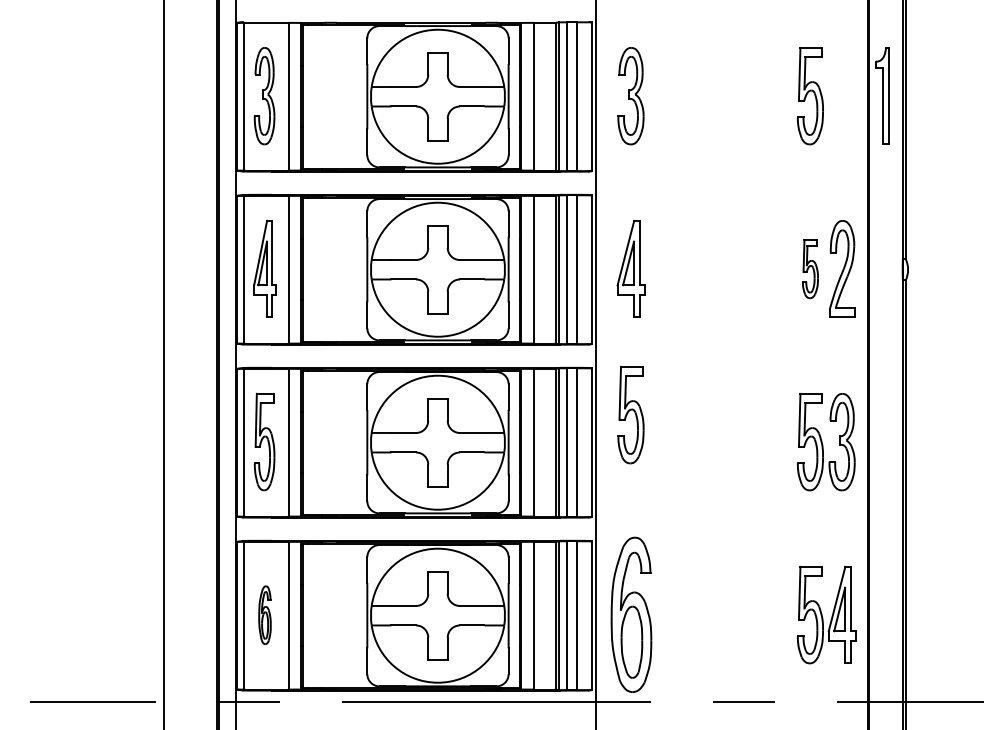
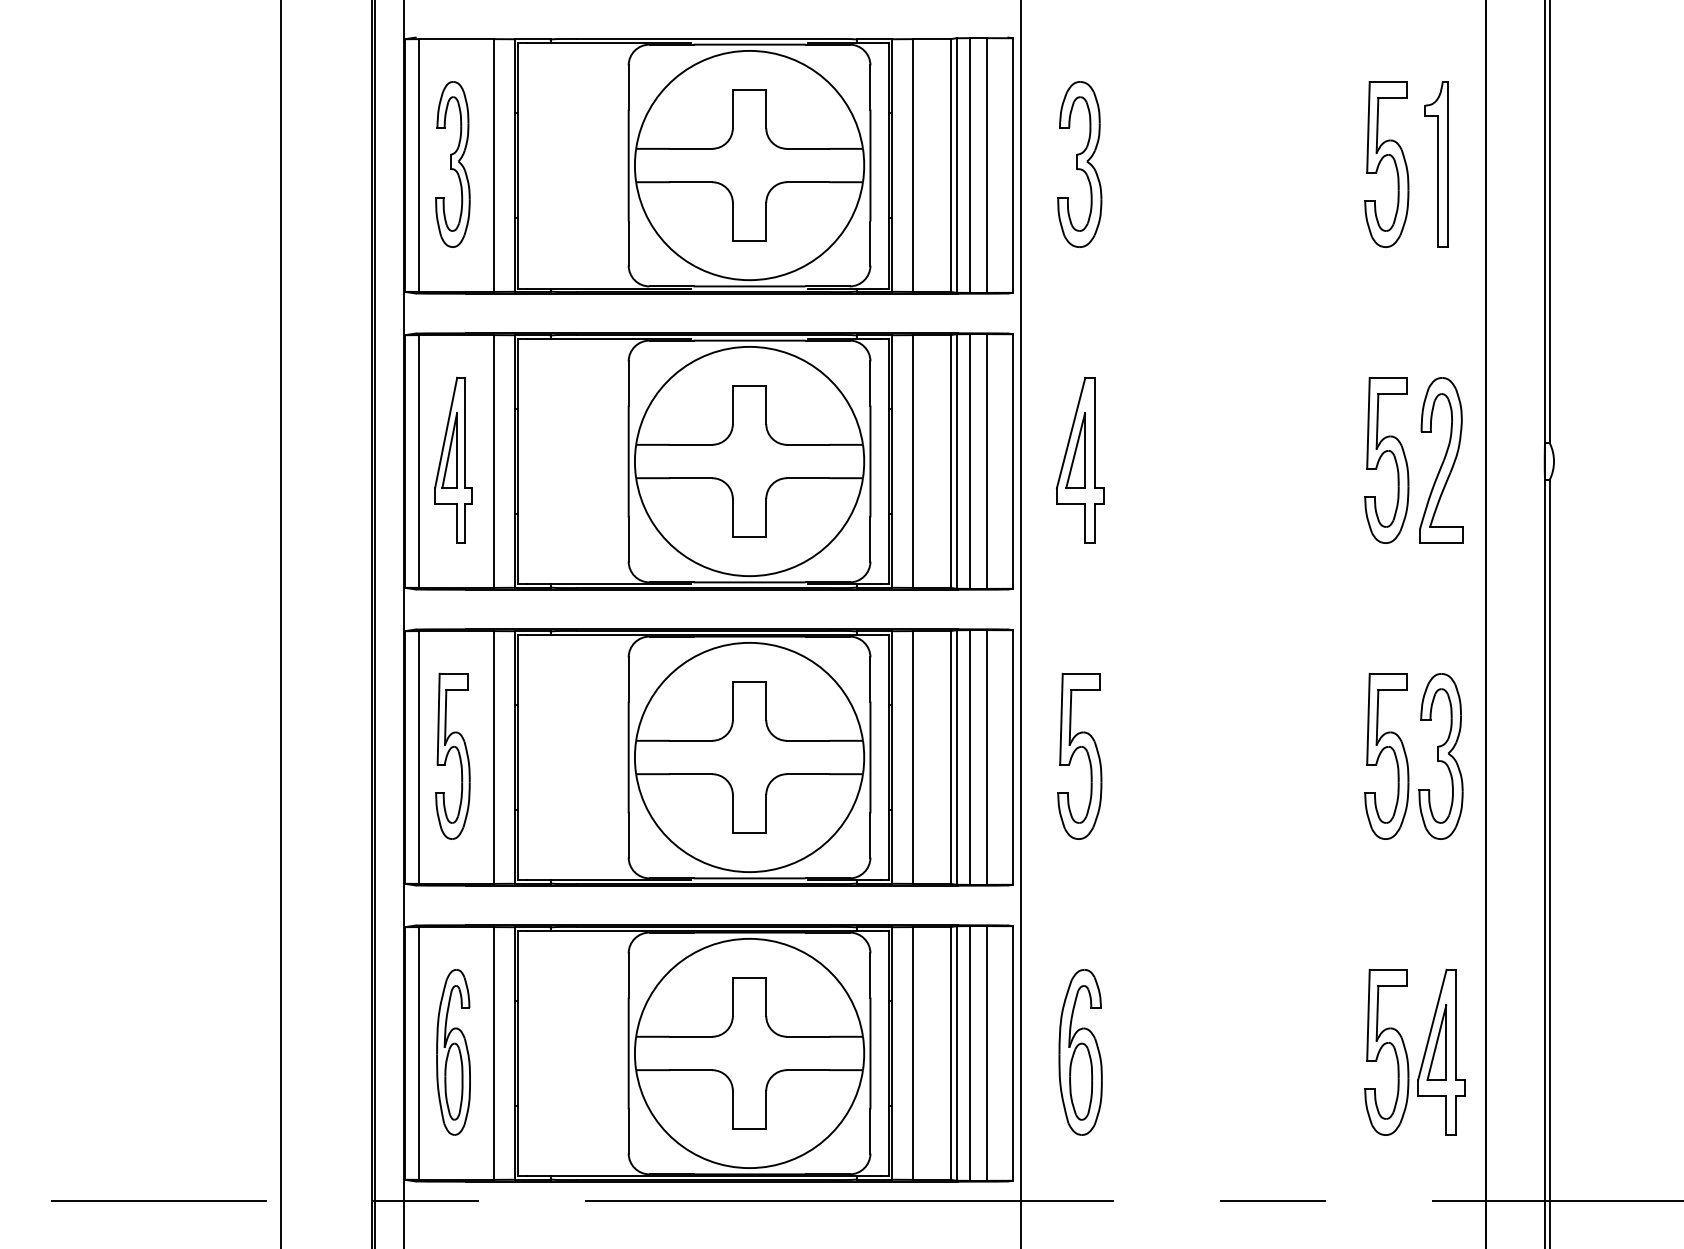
part: (882, 95) -> (1436, 163), moved
part: (810, 269) -> (1386, 461), size x1.67
part: (630, 415) -> (1078, 757), moved
part: (264, 615) -> (452, 1053), size x1.67
part: (631, 615) -> (1080, 1053), size x0.62

